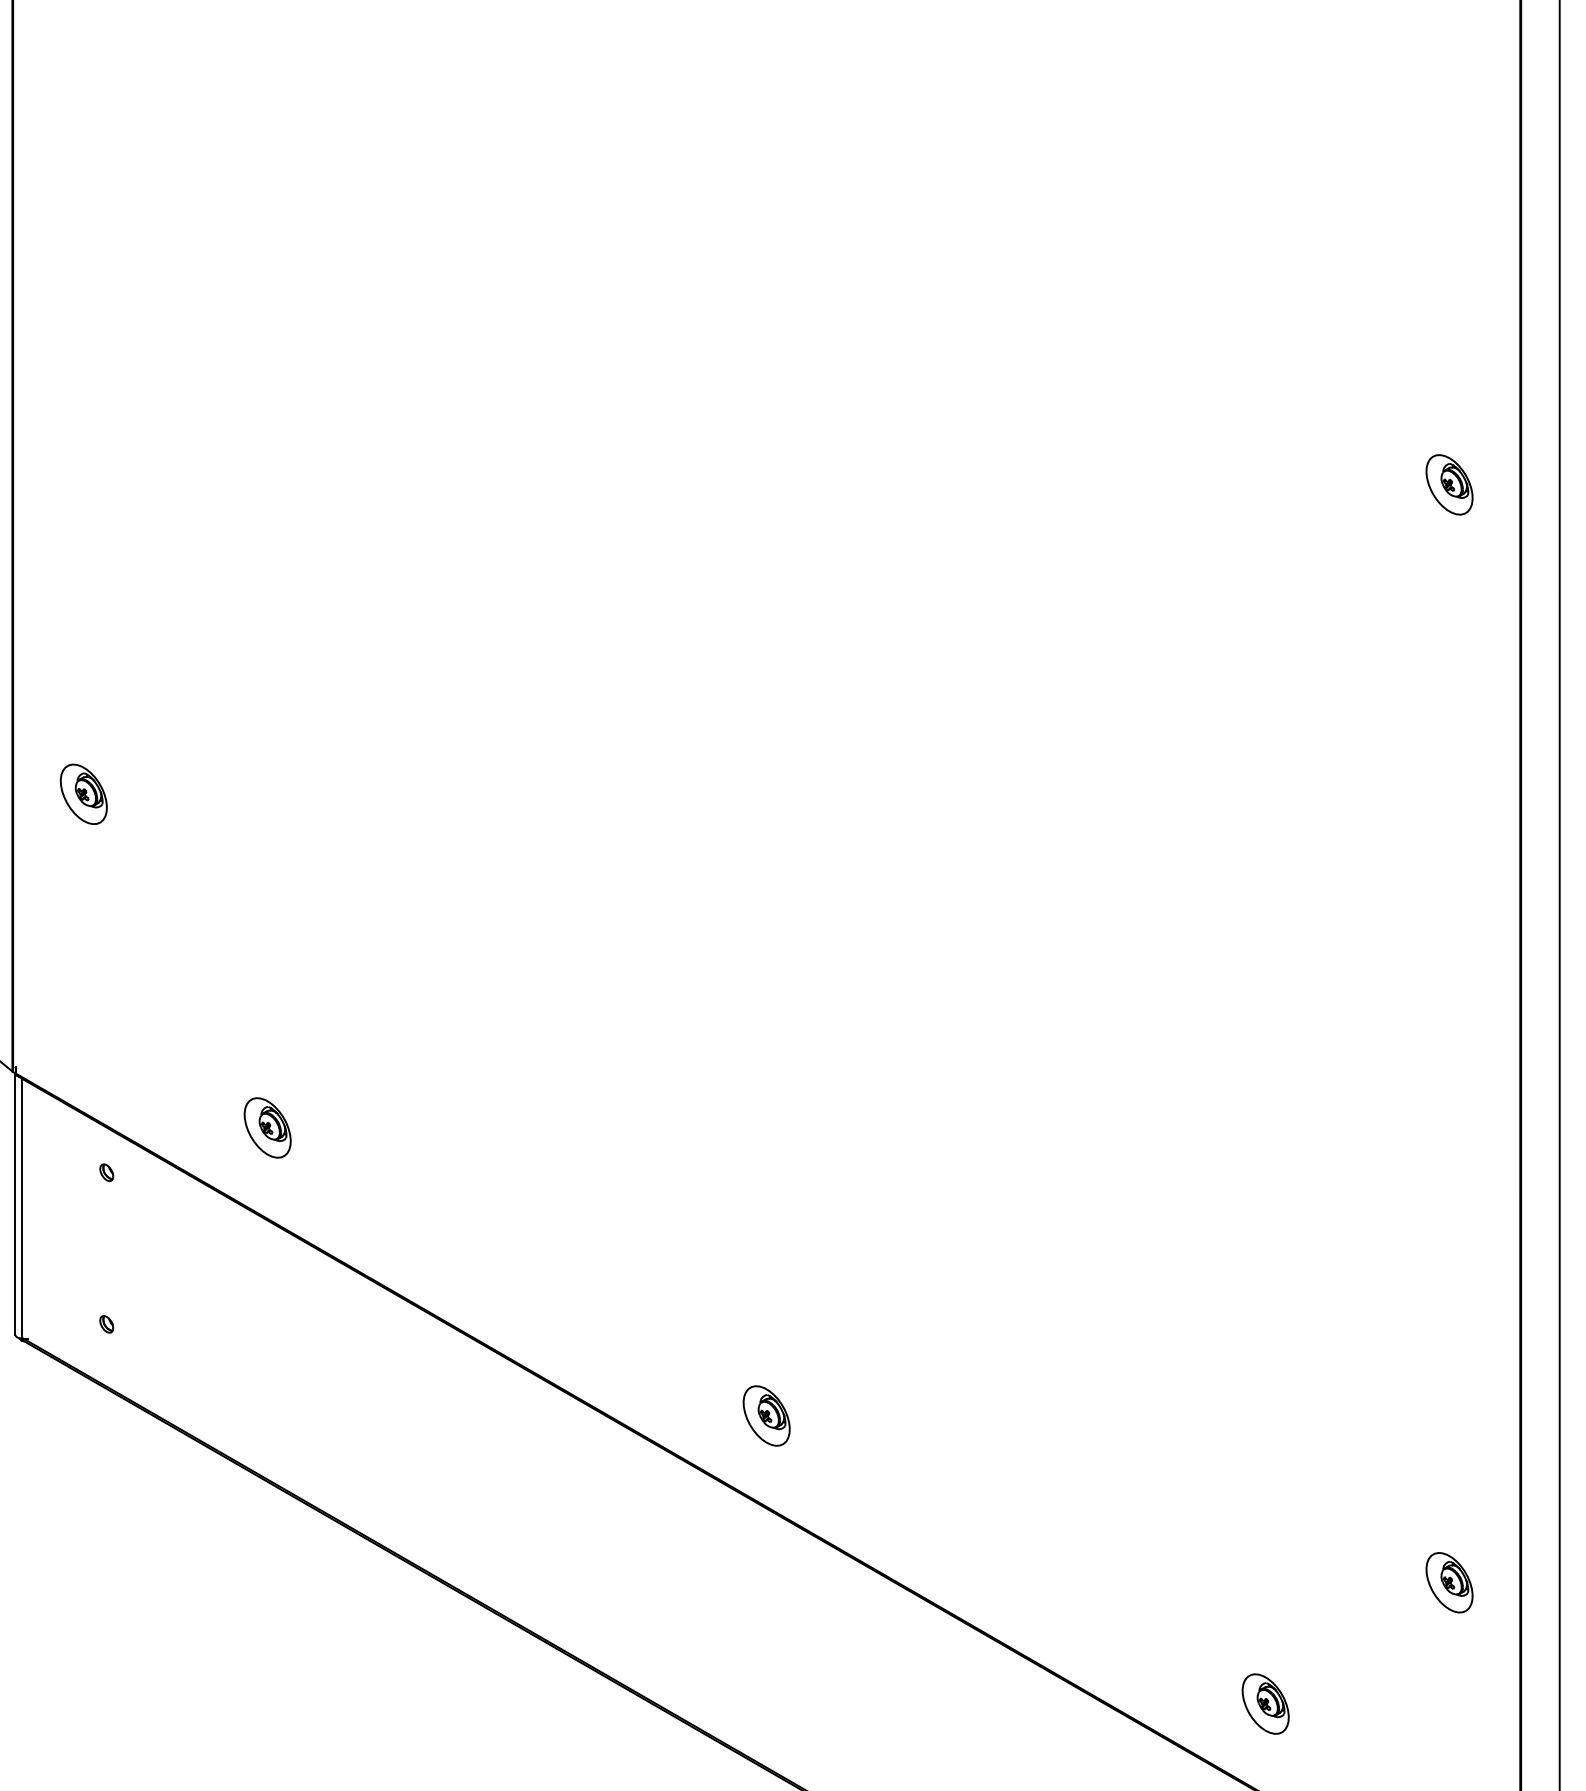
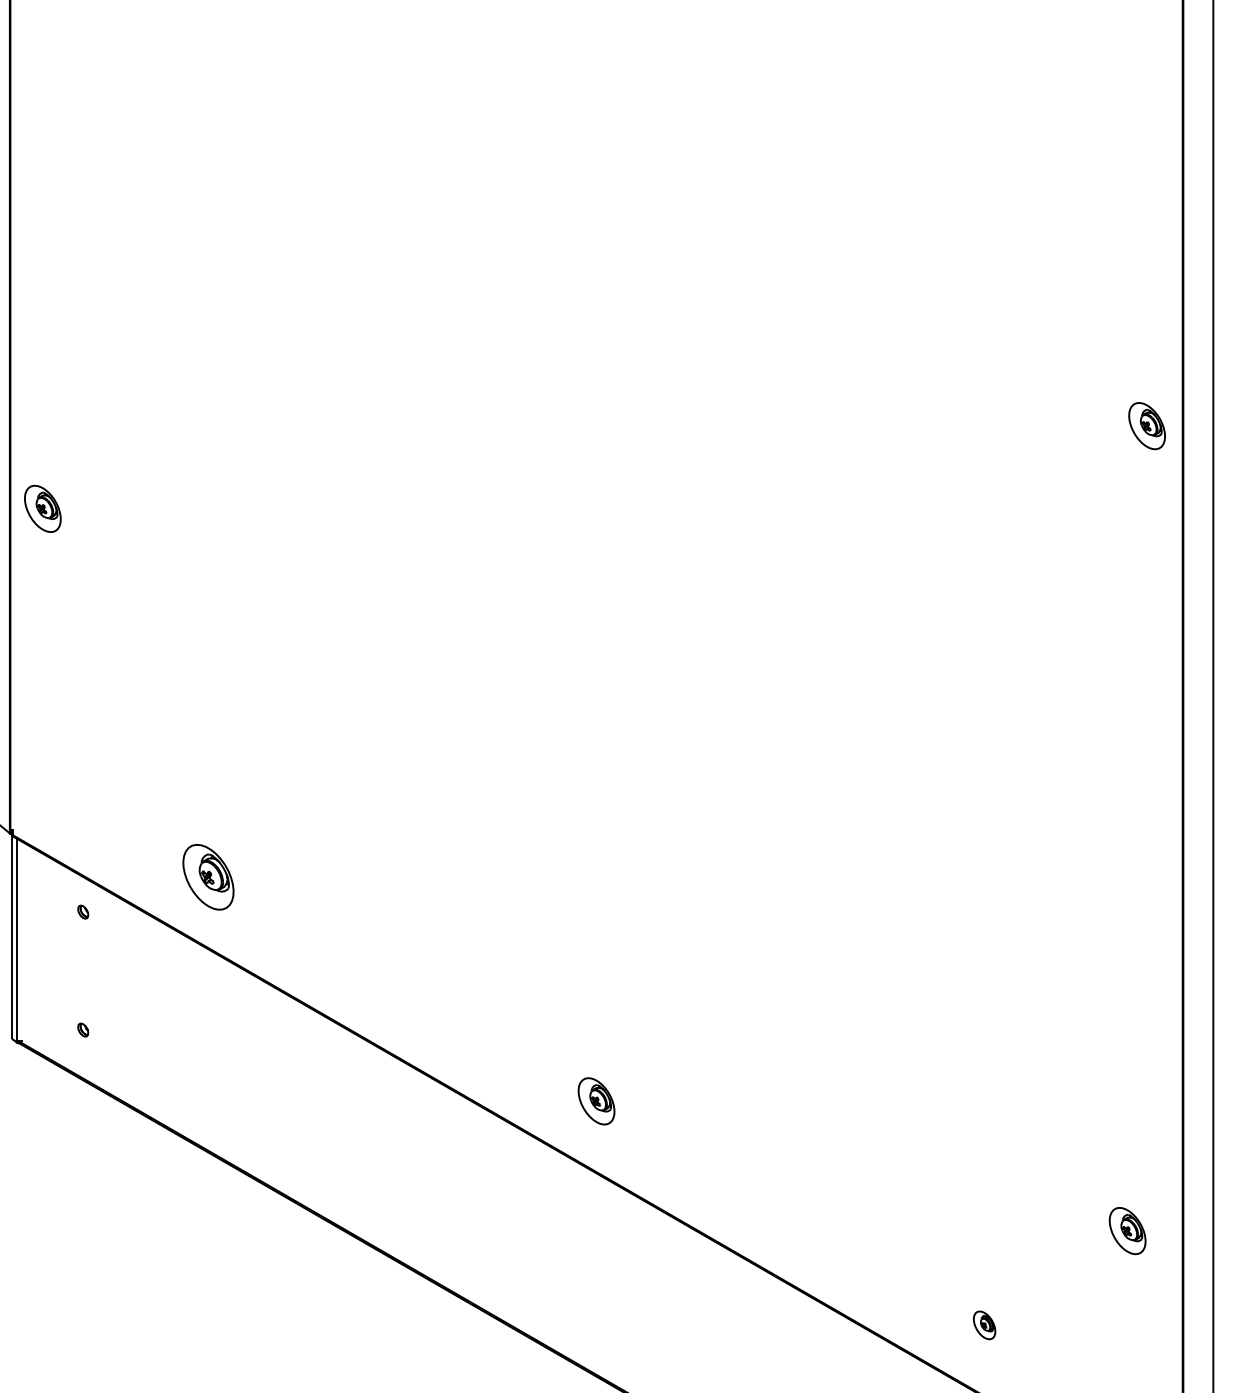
part: (1449, 484) -> (1147, 425), moved
part: (83, 793) -> (42, 508), moved
part: (267, 1127) -> (208, 876), size x1.4
part: (1265, 1703) -> (984, 1324), size x0.6

